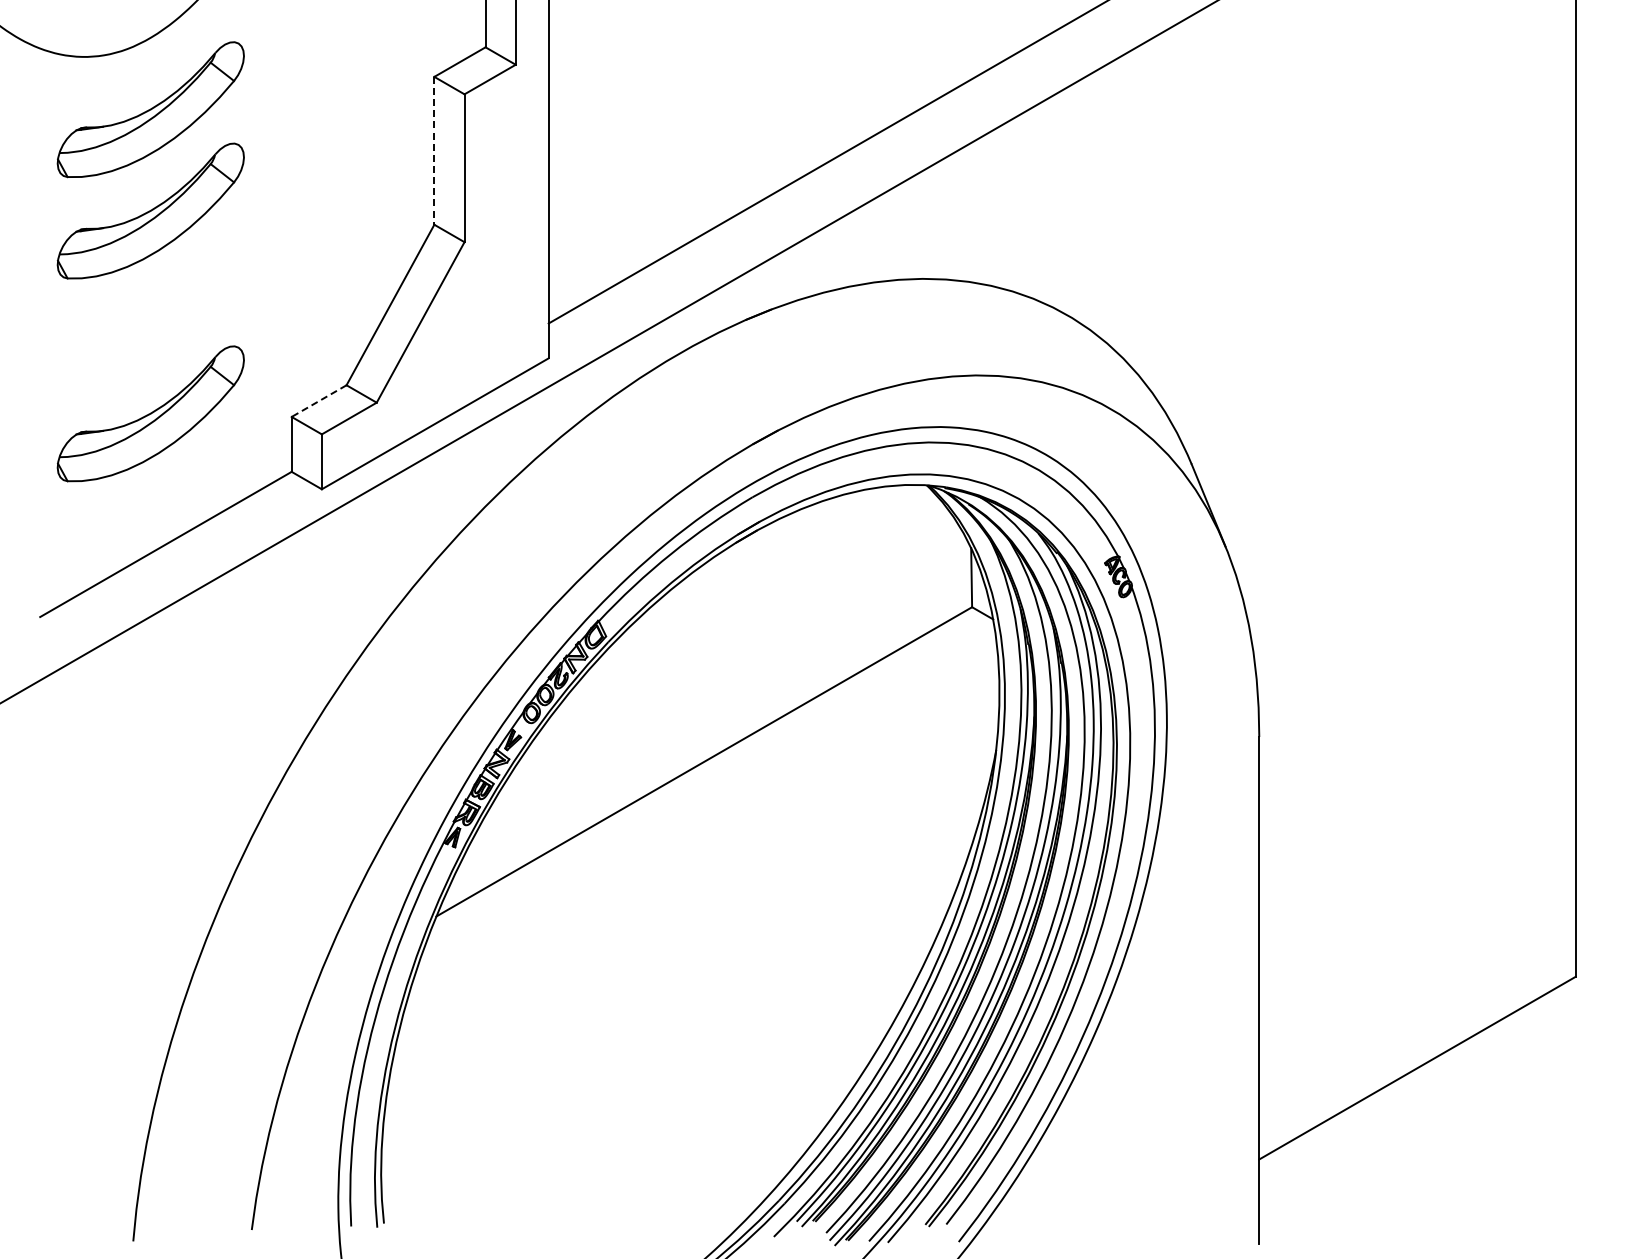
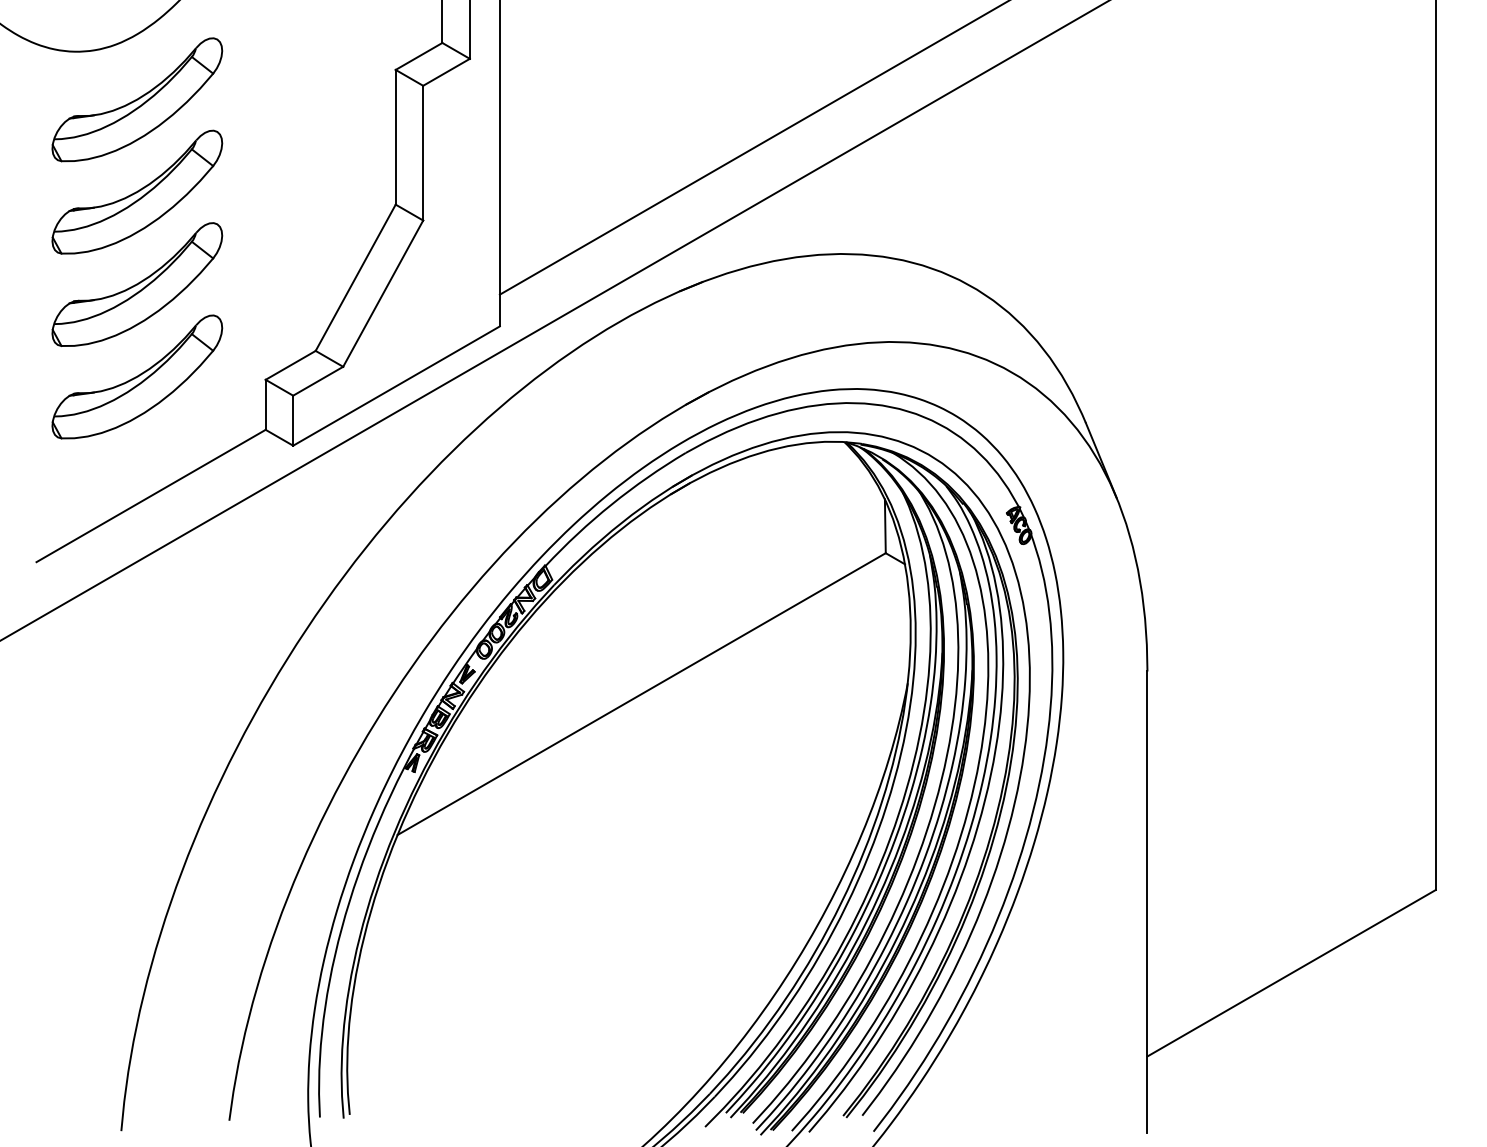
line: (434, 150) -> (395, 136), dashed -> solid
part: (150, 312) -> (137, 284), added
line: (319, 401) -> (291, 365), dashed -> solid

